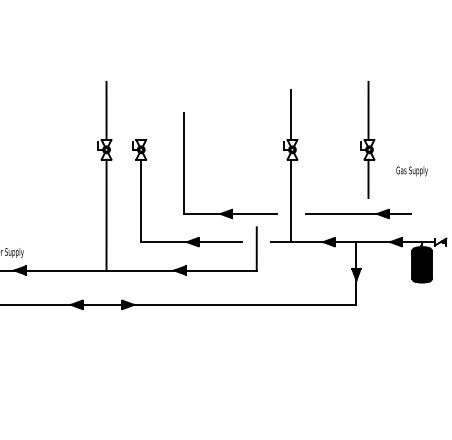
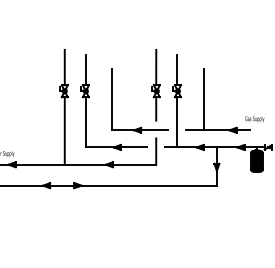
line: (140, 114) -> (85, 69), added
part: (367, 140) -> (155, 85), moved
line: (336, 163) -> (204, 99), added
text: (411, 171) -> (254, 119), moved

